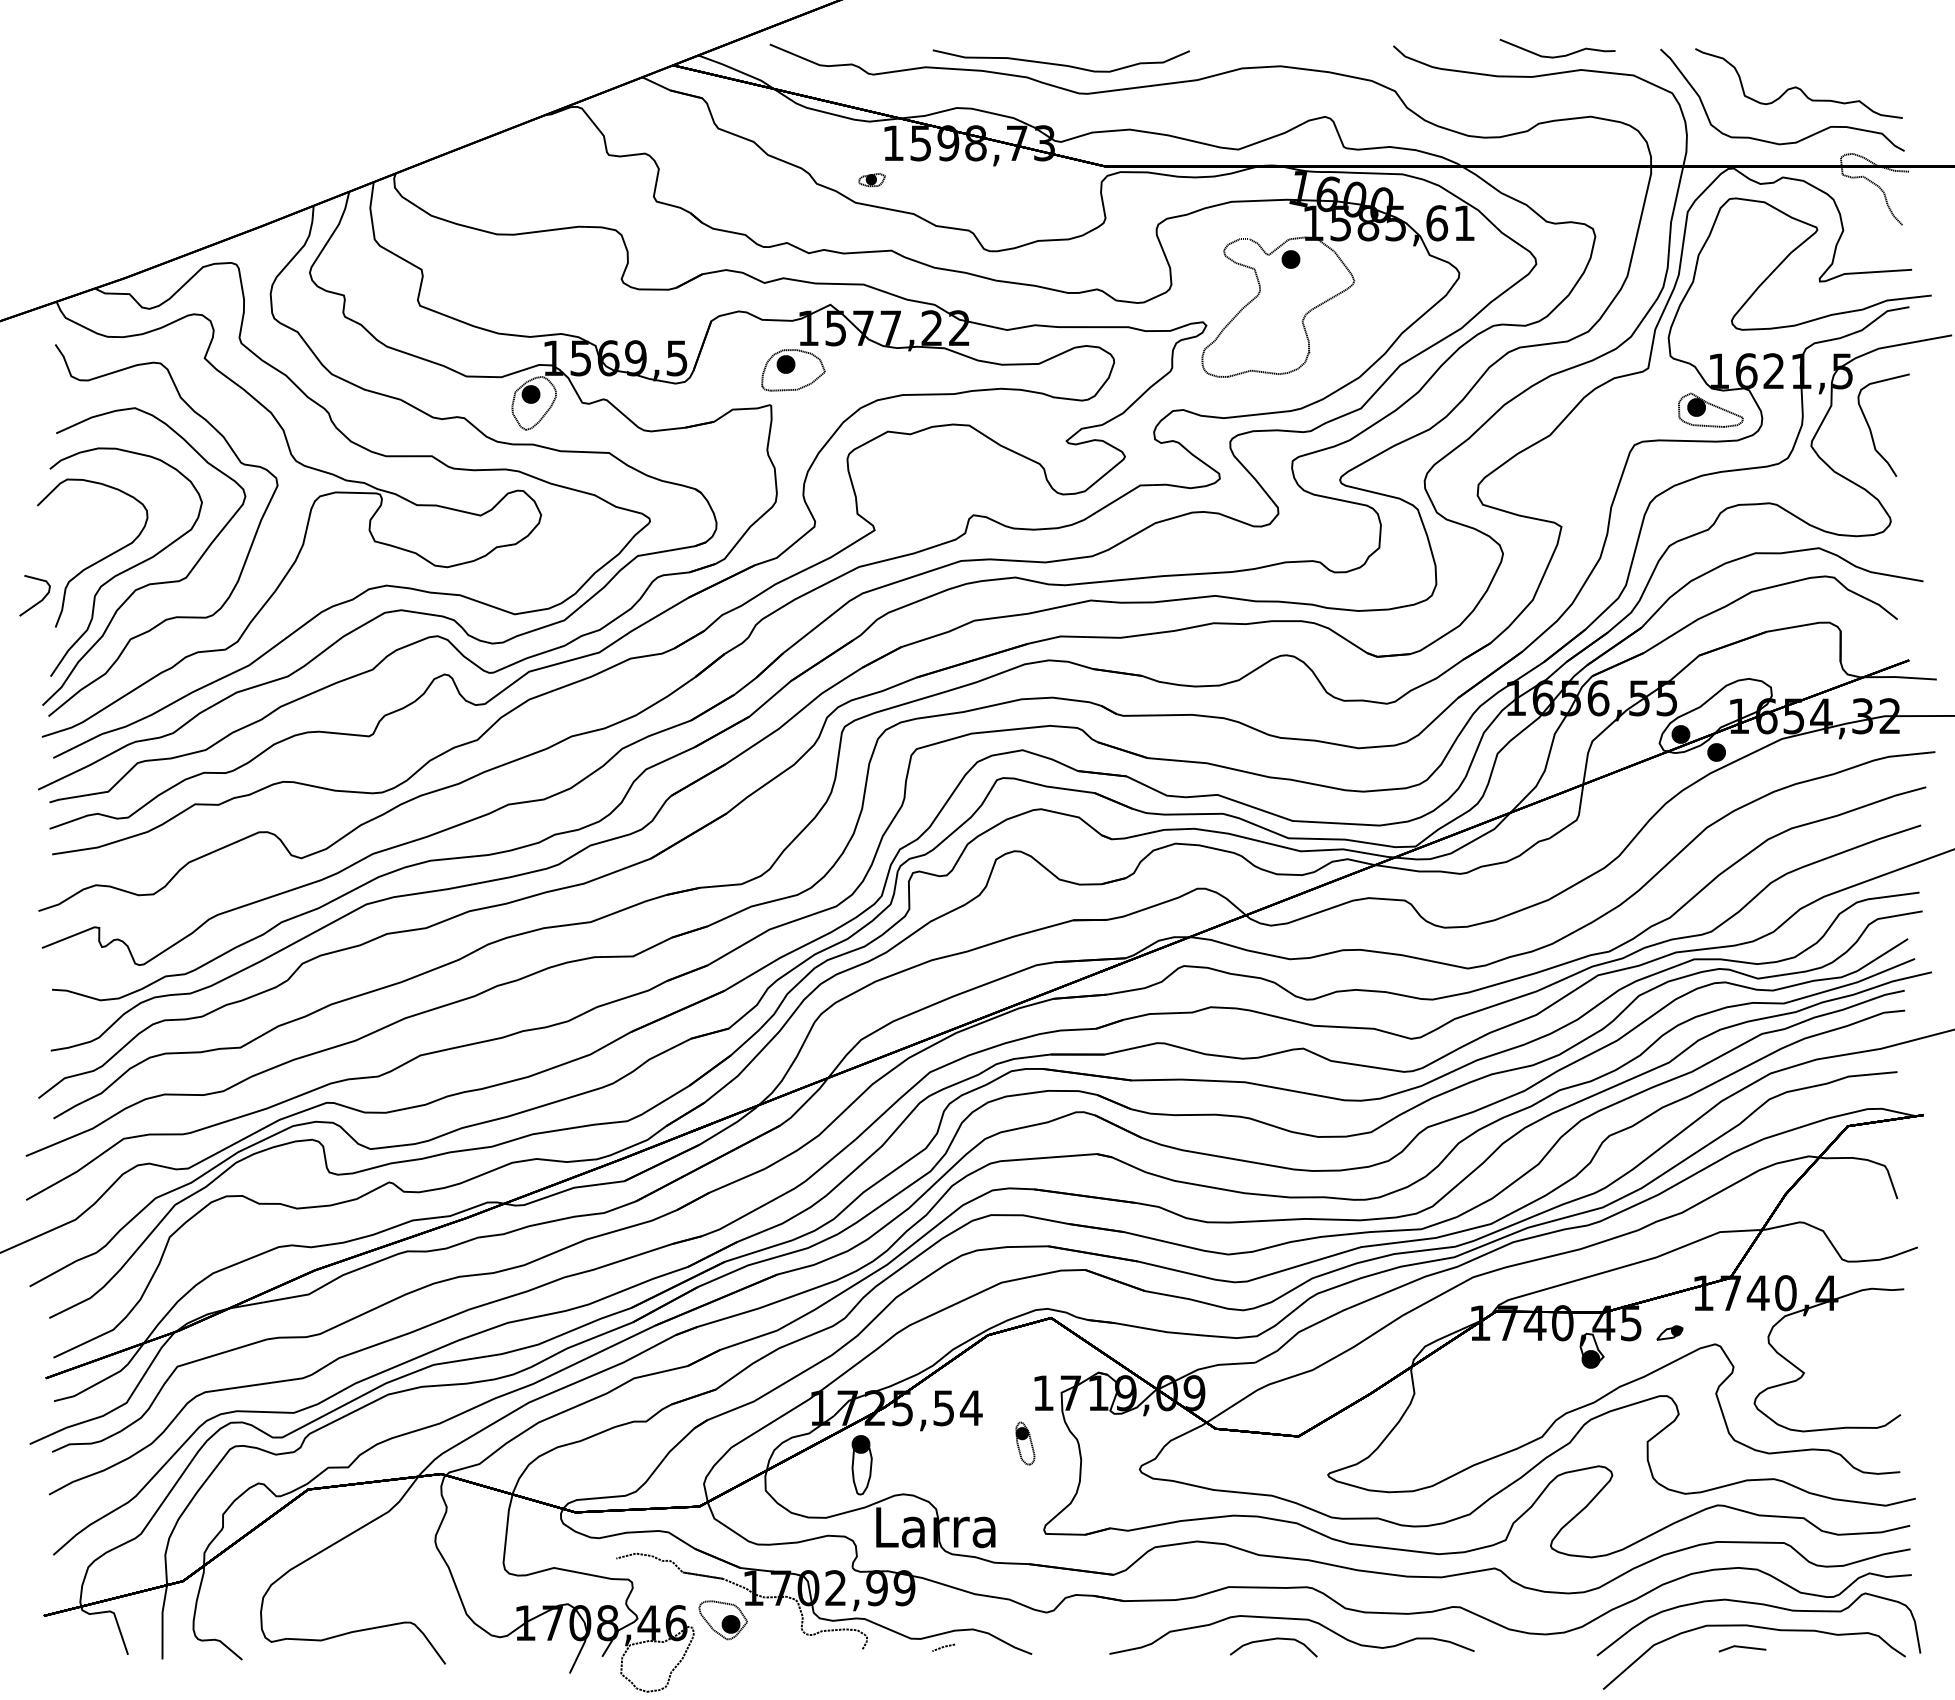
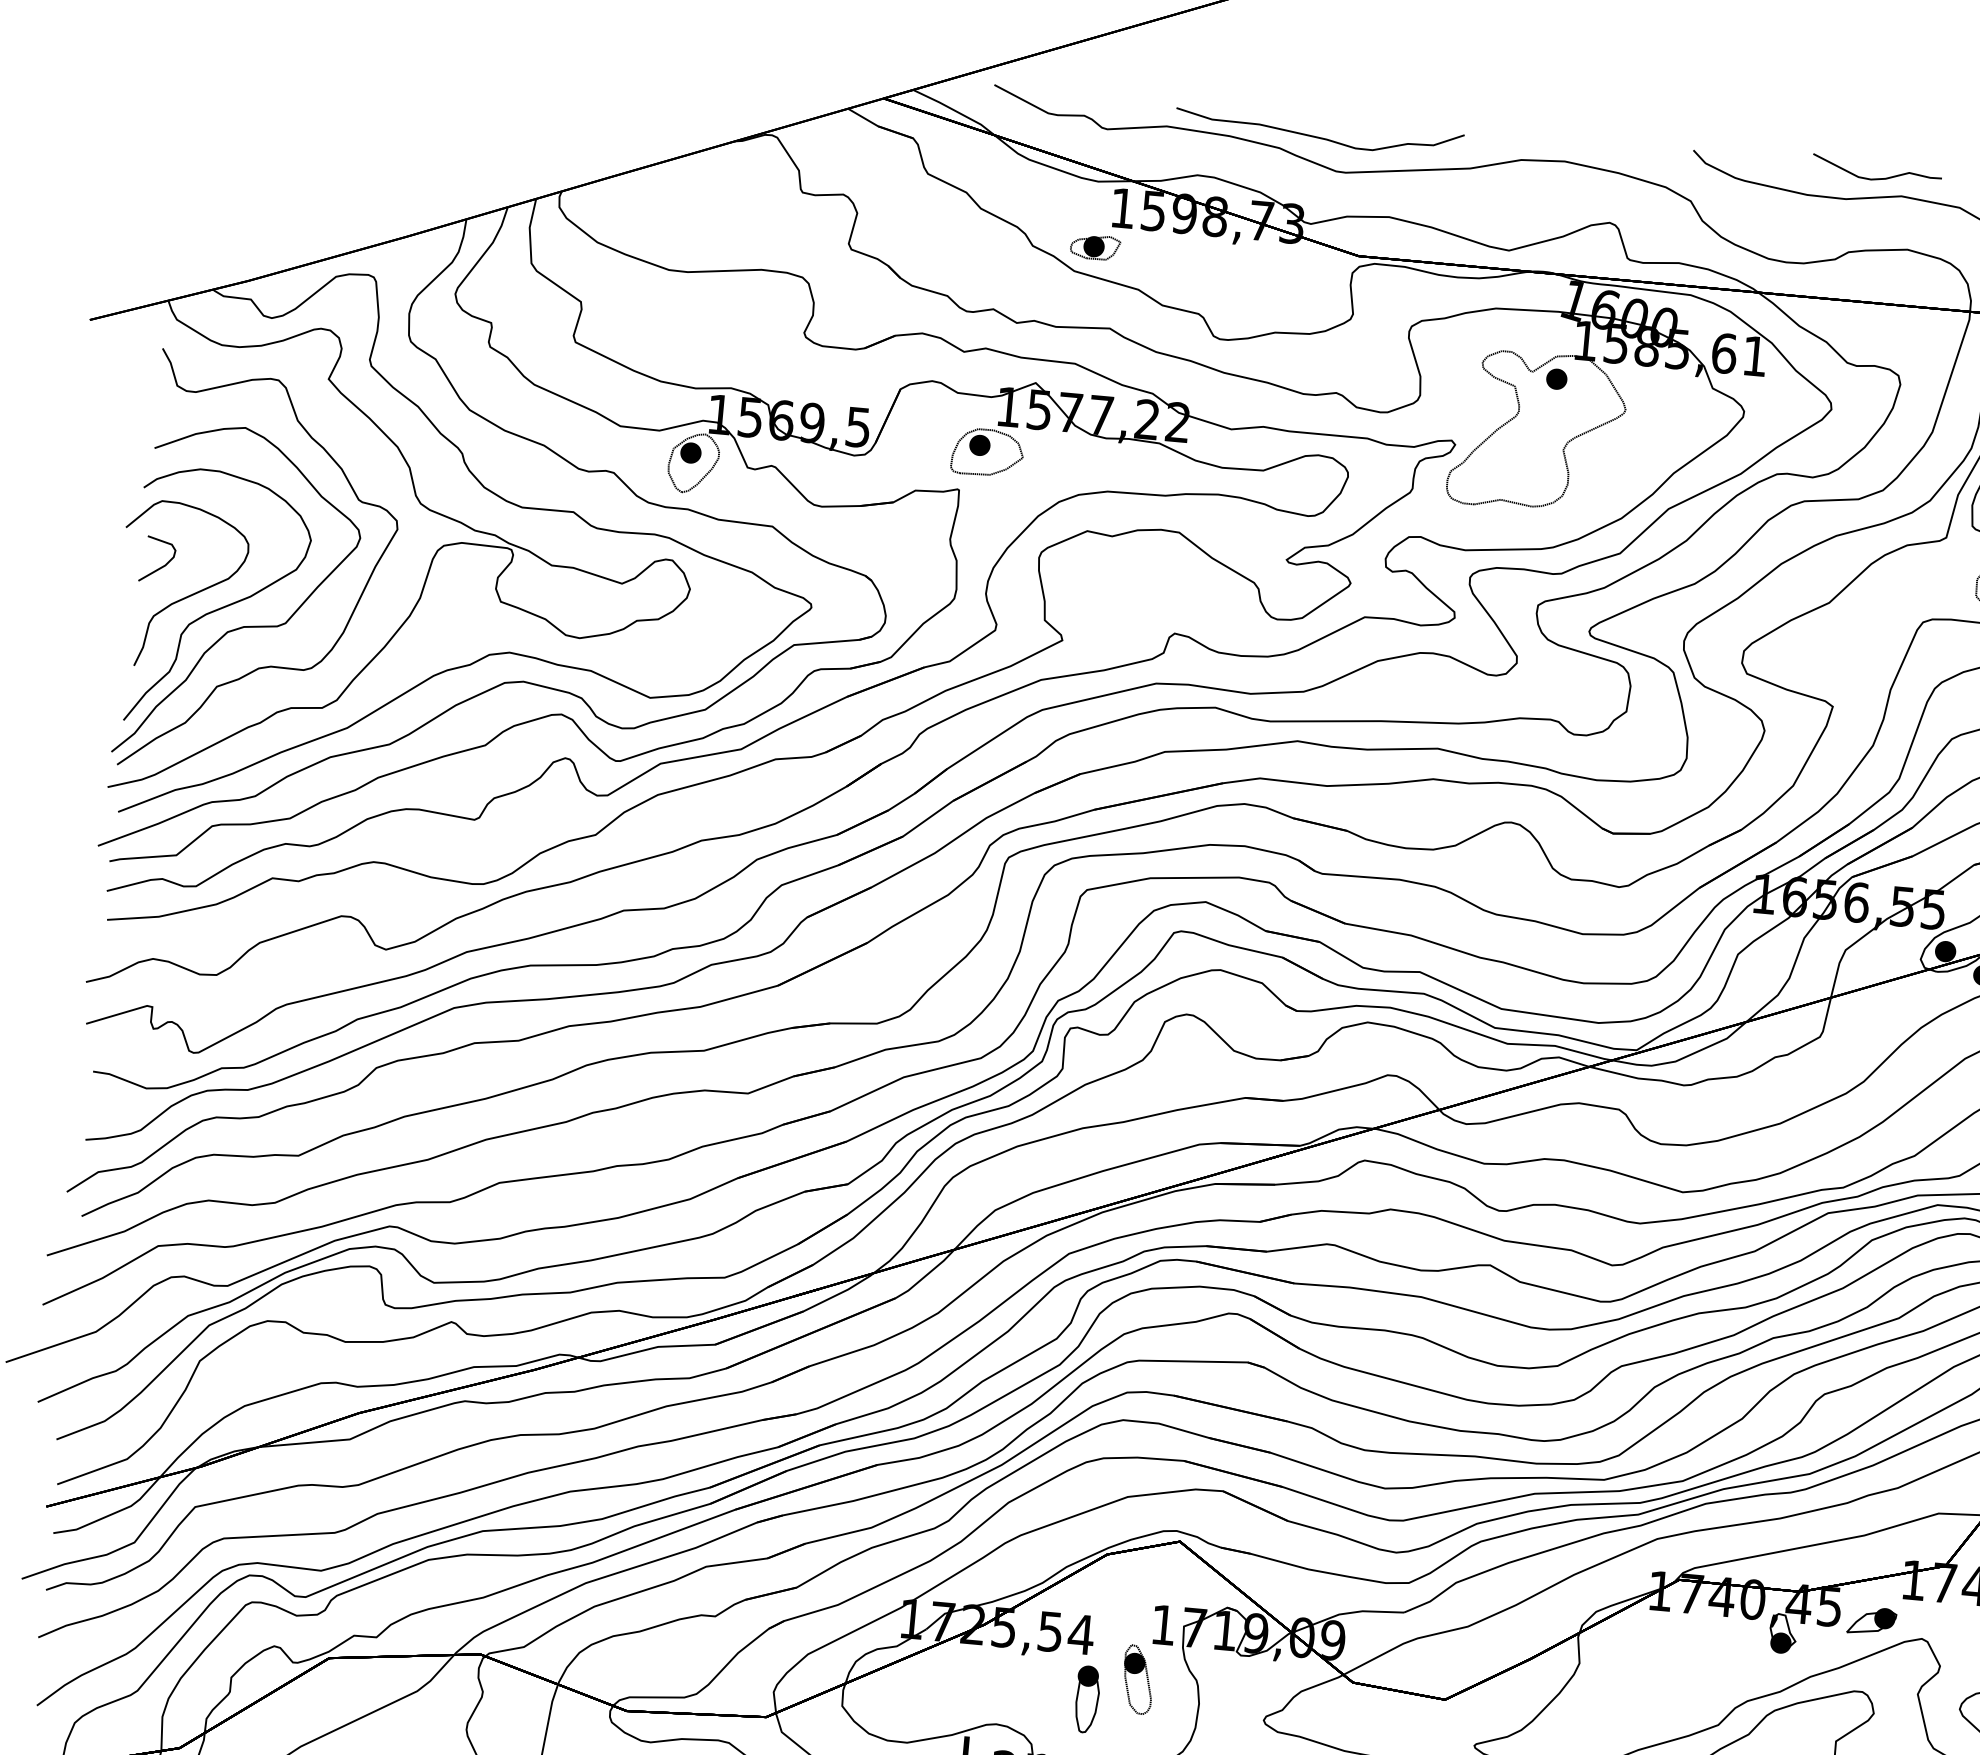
part: (871, 179) -> (1094, 246), size x1.67
part: (38, 601) -> (161, 566), moved
part: (1669, 1332) -> (1871, 1620), size x1.67
part: (1025, 1443) -> (1138, 1679), size x1.43
part: (861, 1465) -> (1086, 1699), moved

